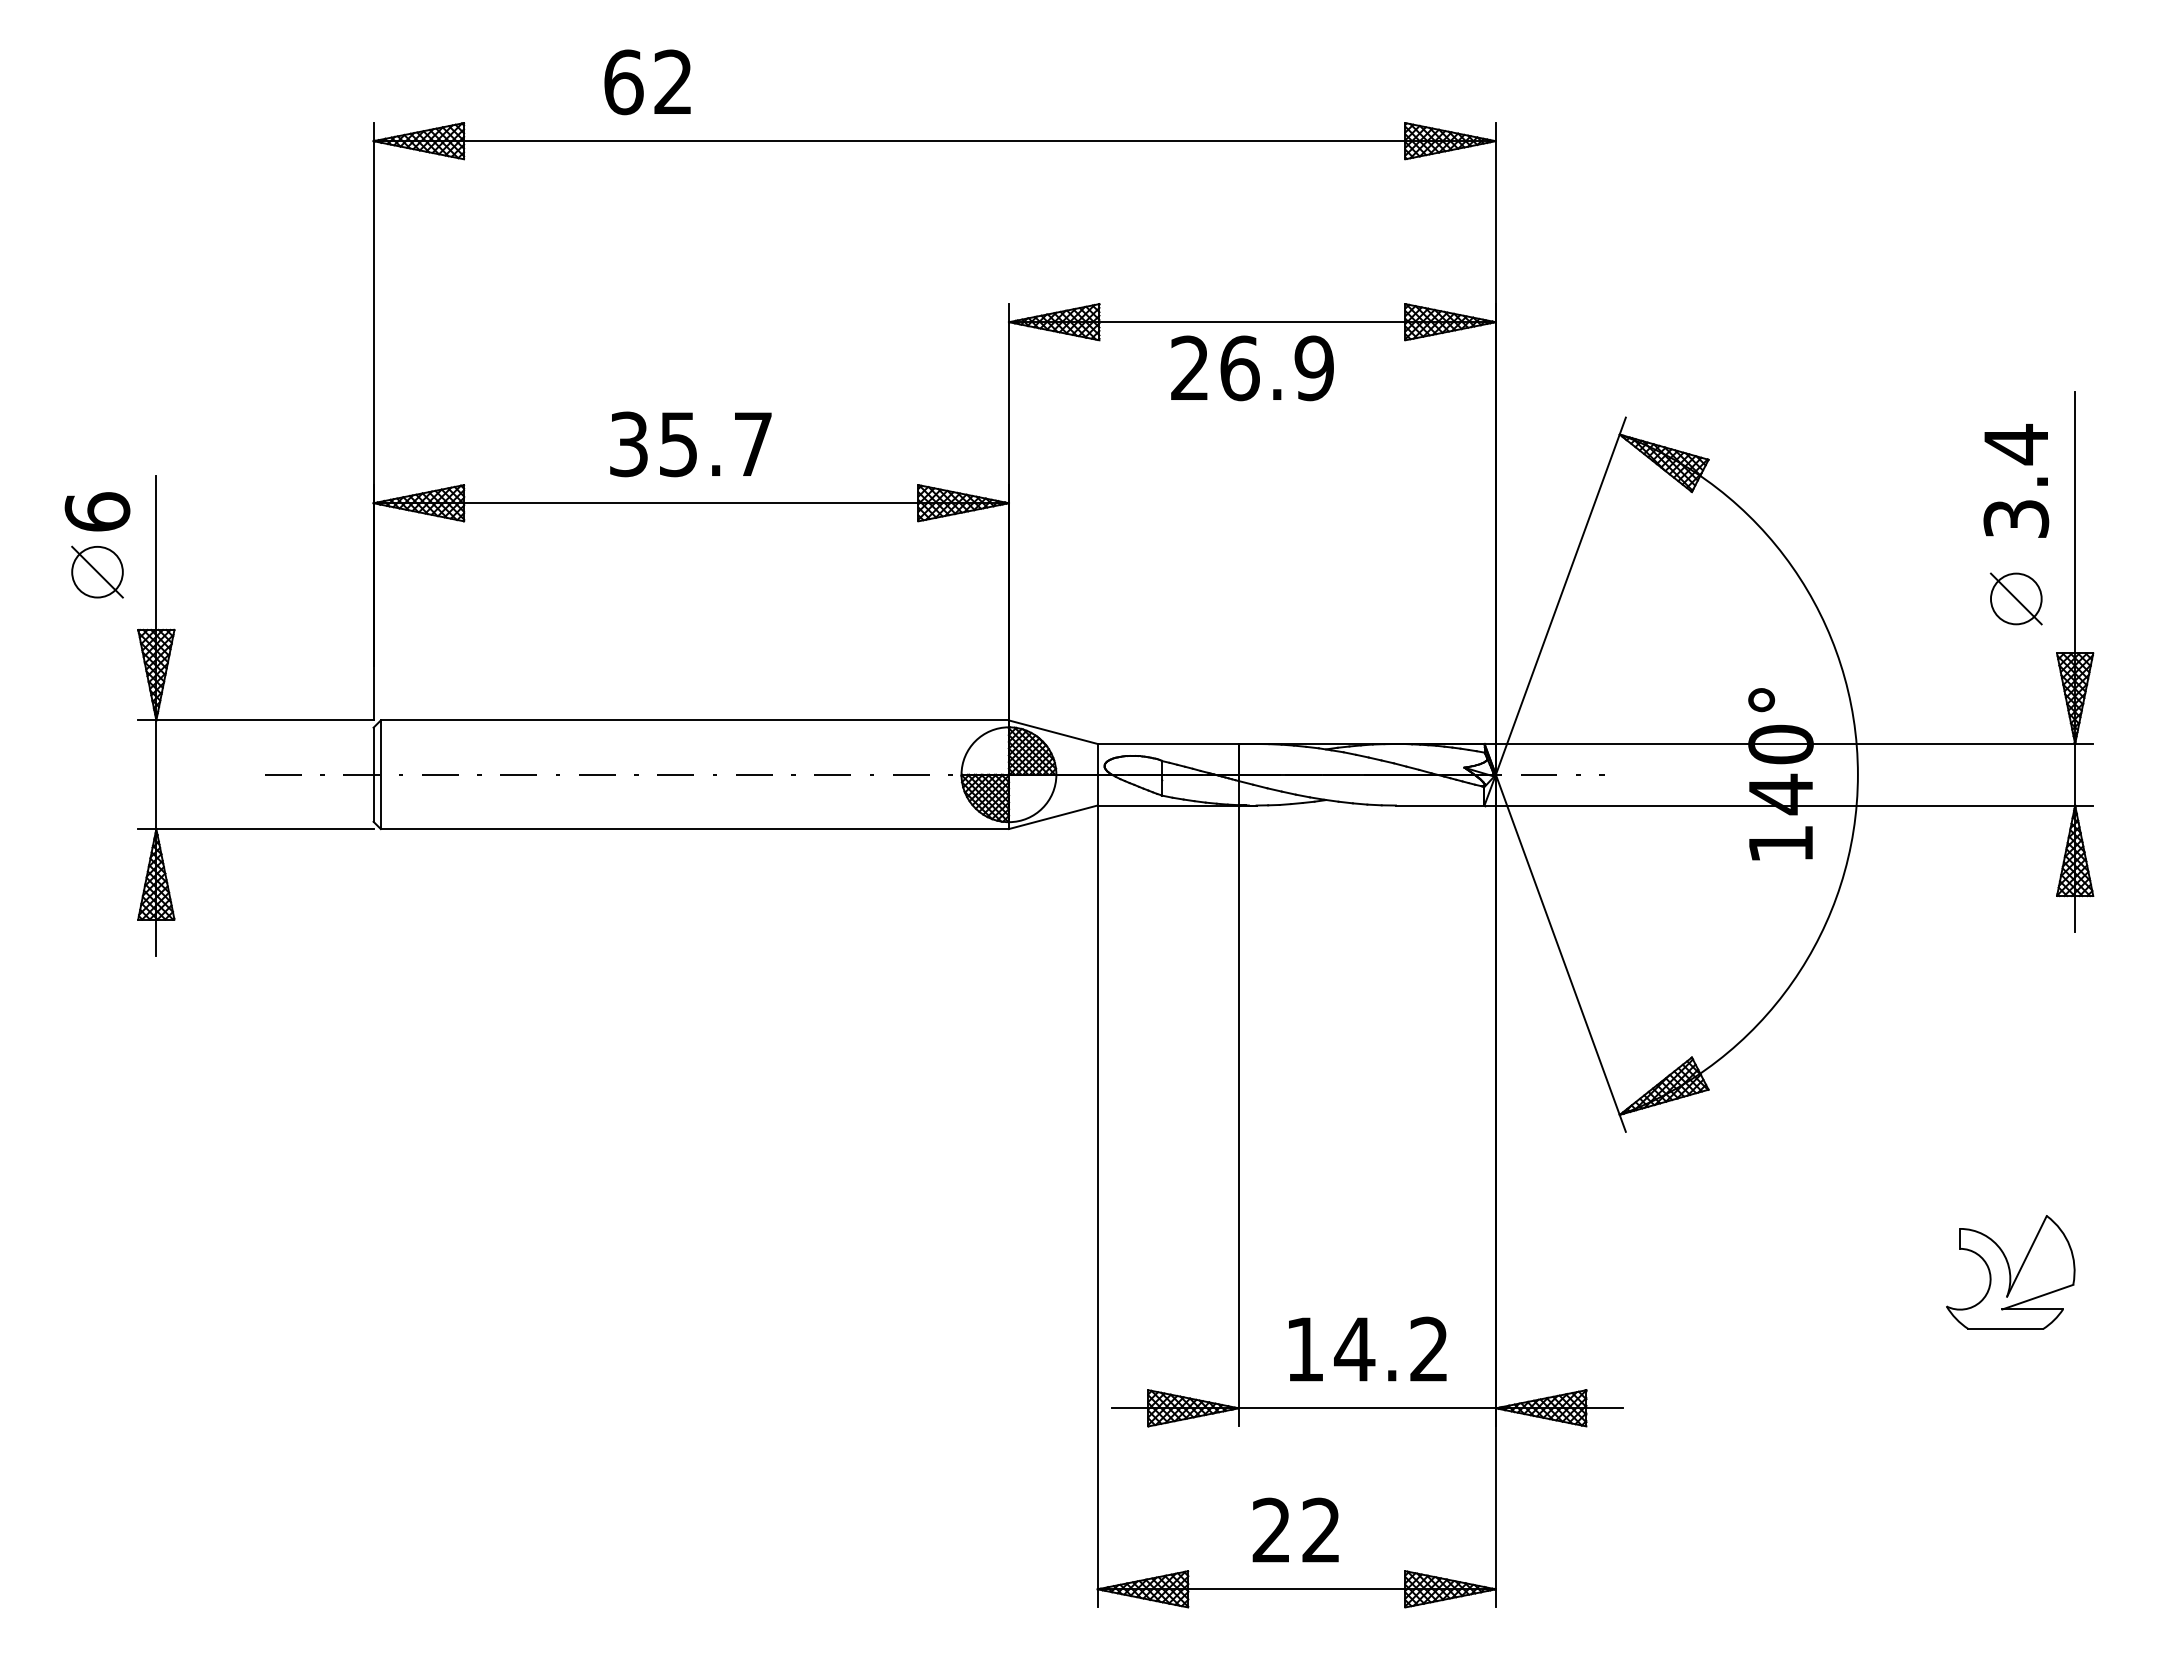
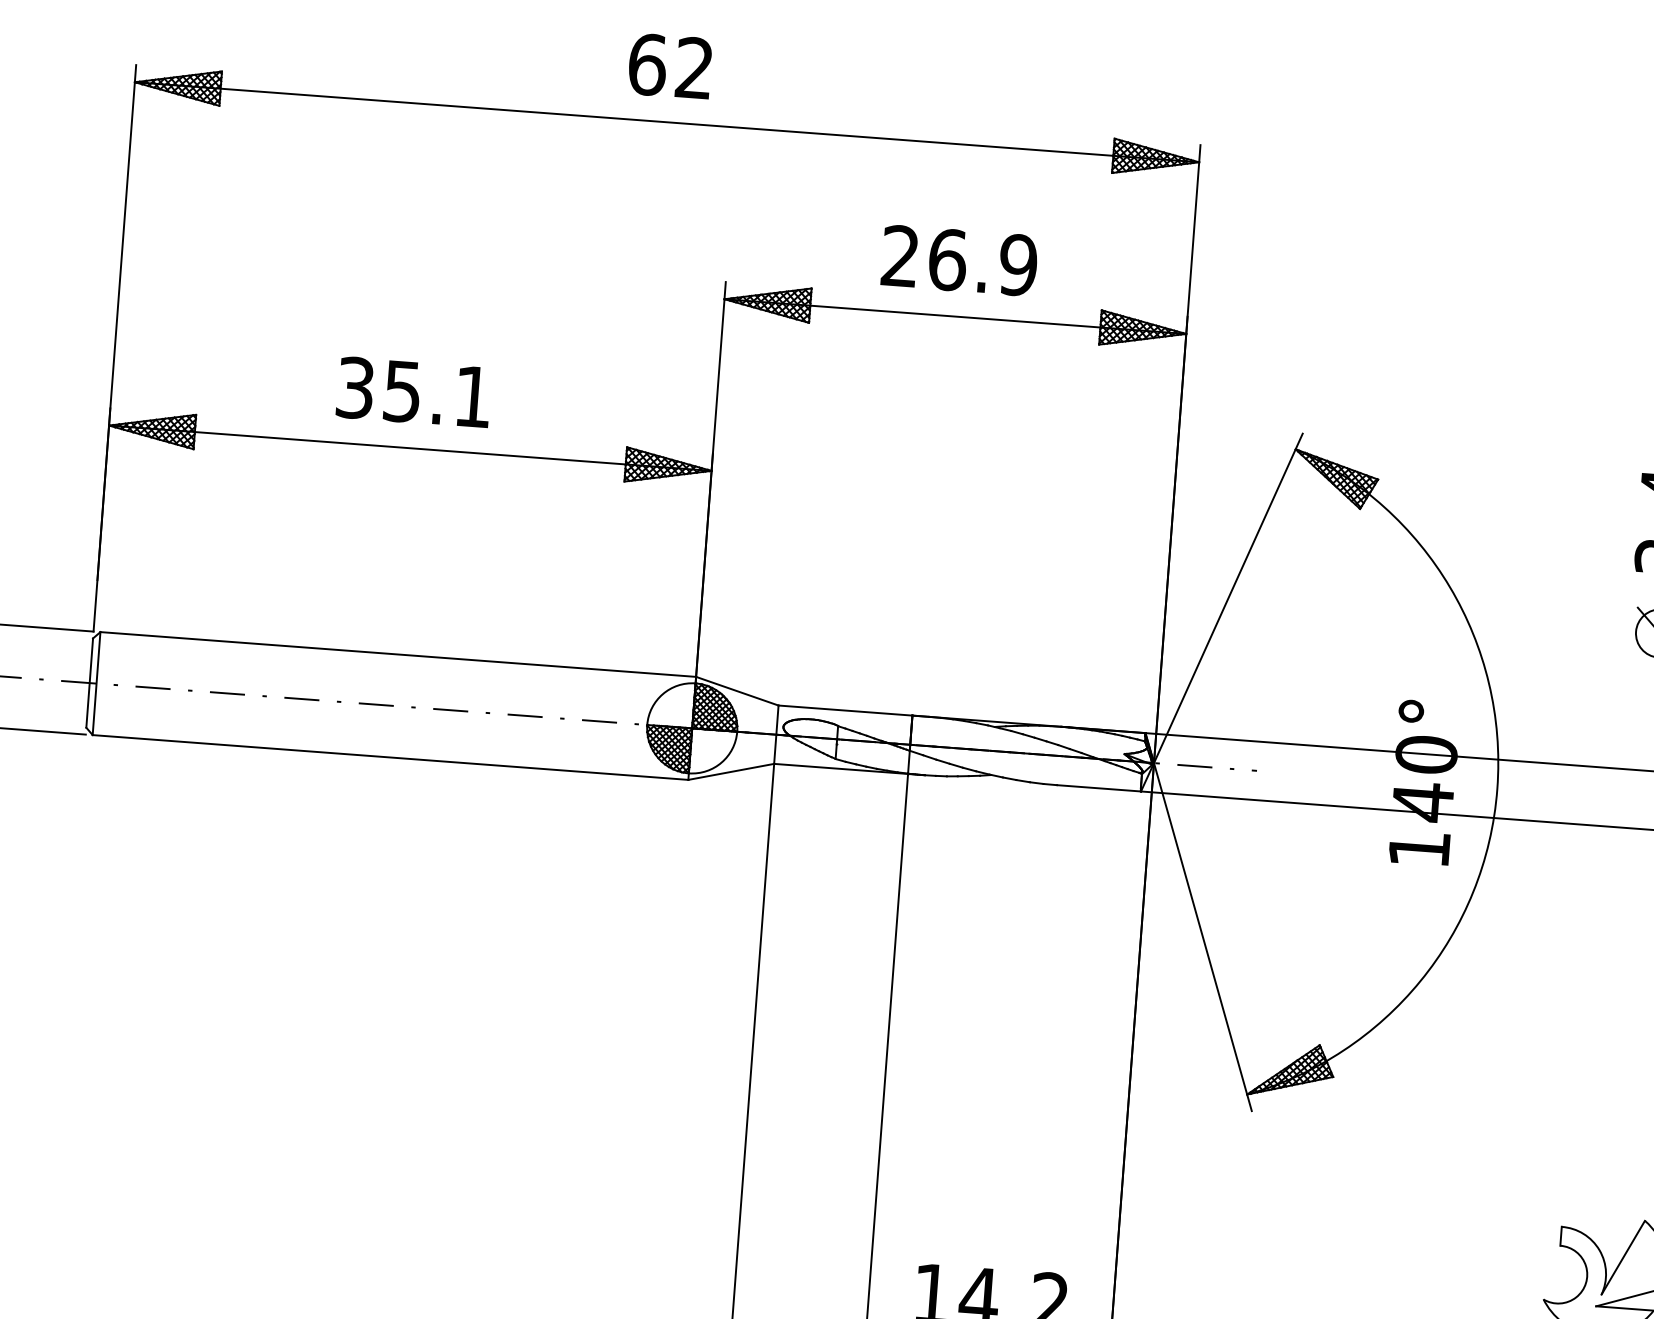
text: (647, 82) -> (670, 66), moved
text: (1252, 368) -> (959, 260), moved
text: (753, 443) -> (473, 396), 35.7 -> 35.1

